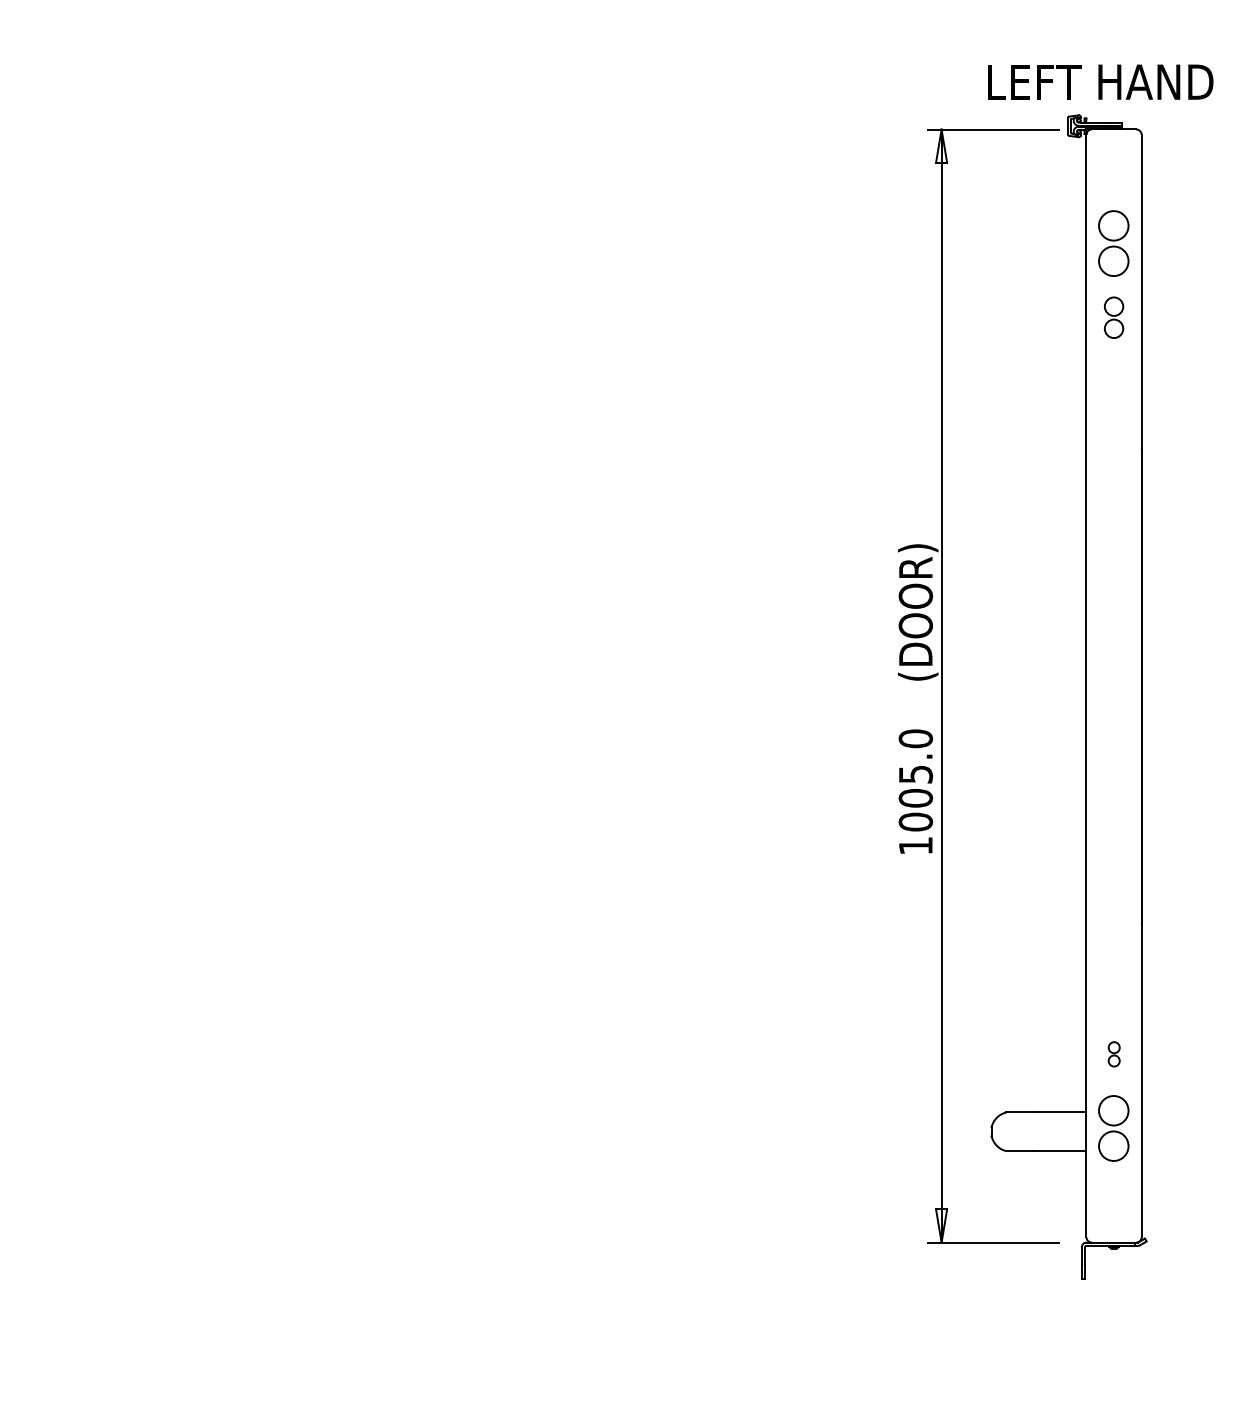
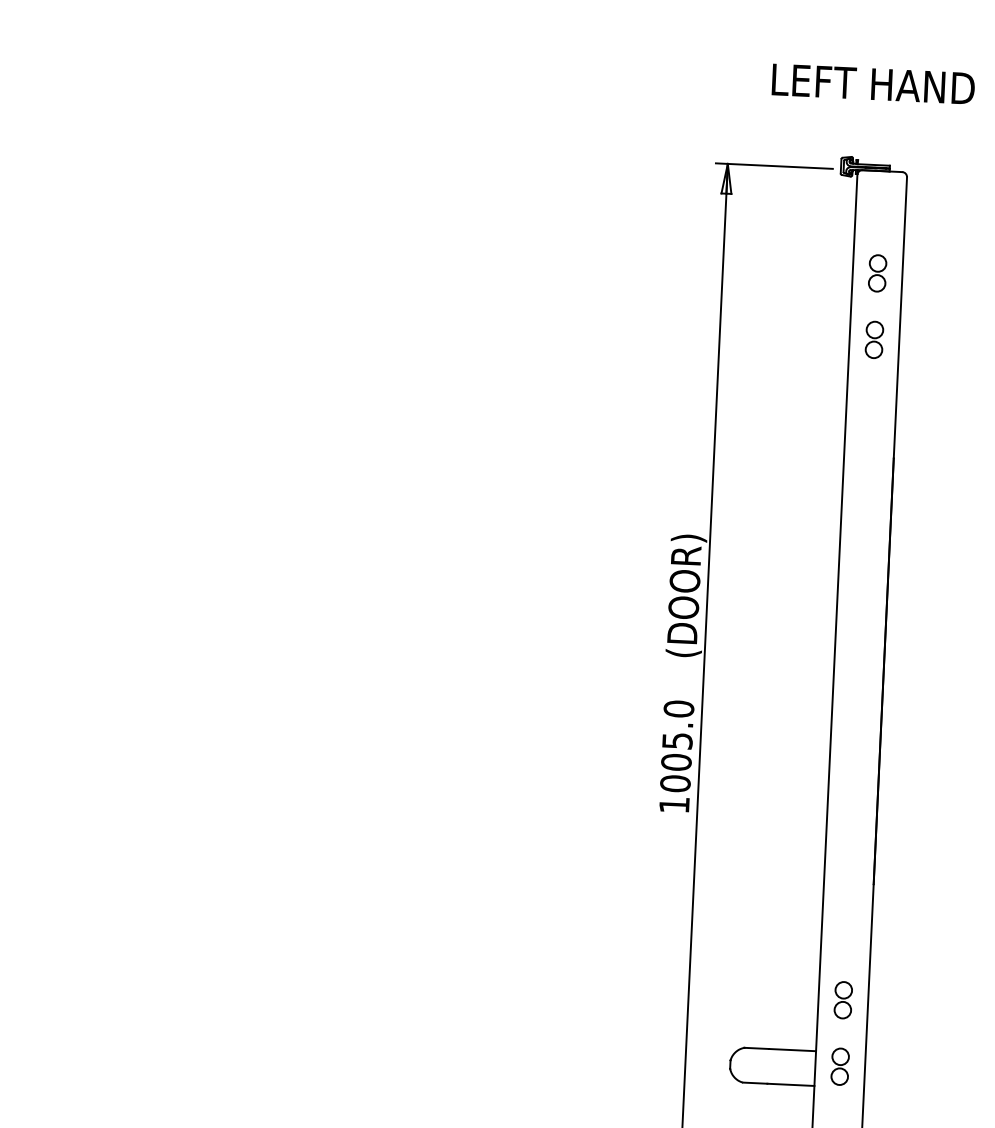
text: (1100, 81) -> (873, 83), moved
part: (1114, 243) -> (878, 273), size x0.62
part: (1114, 1054) -> (843, 1000), size x1.67
part: (1114, 1128) -> (840, 1066), size x0.62

